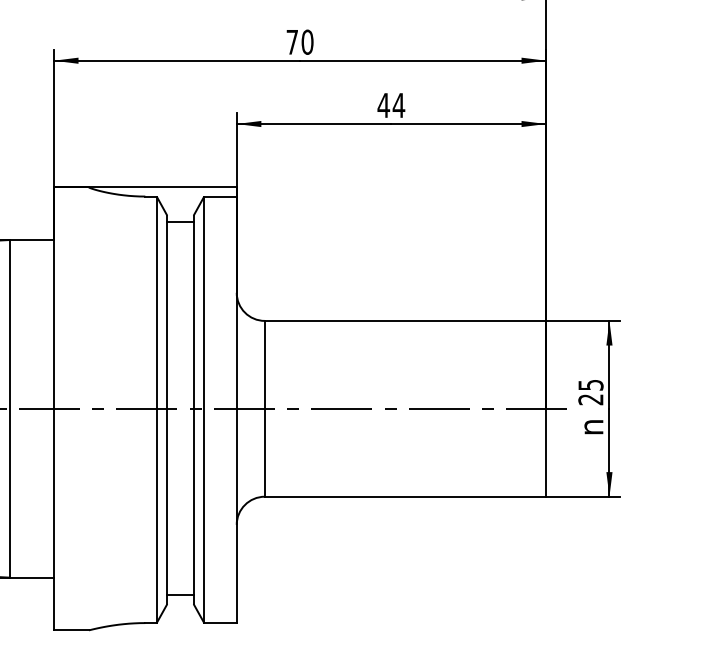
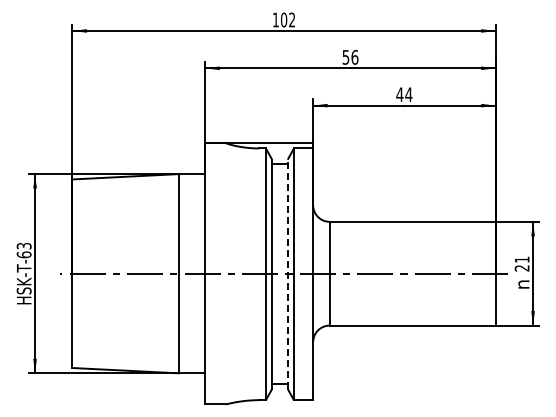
text: (300, 42) -> (350, 57), 70 -> 56
text: (591, 384) -> (522, 259), 25 -> 21
line: (193, 410) -> (287, 274), solid -> dashed

